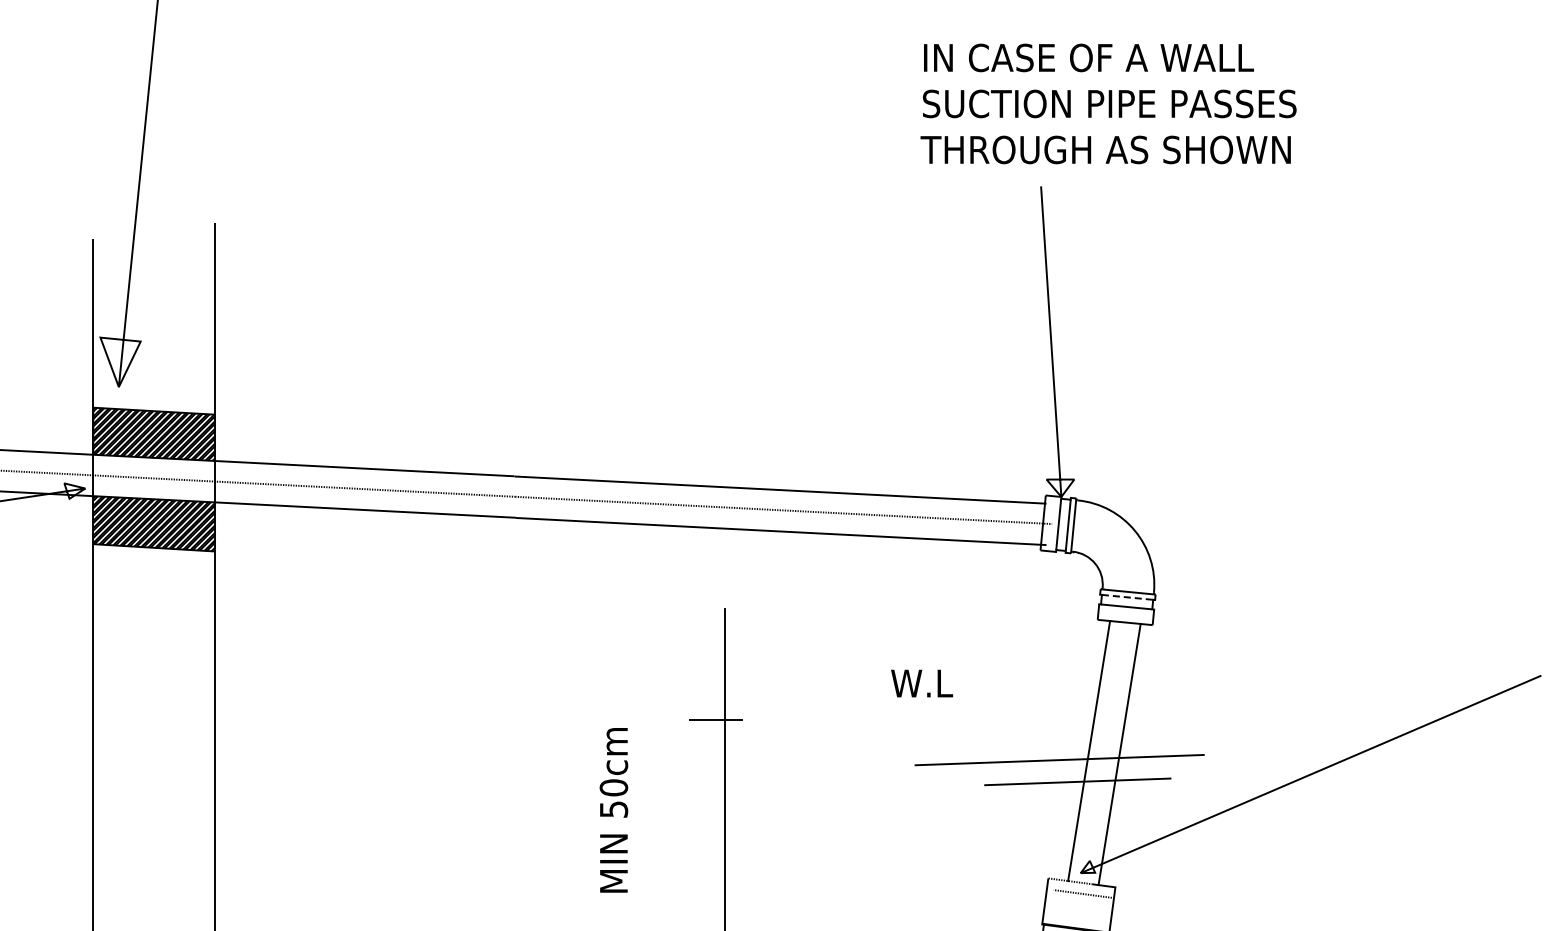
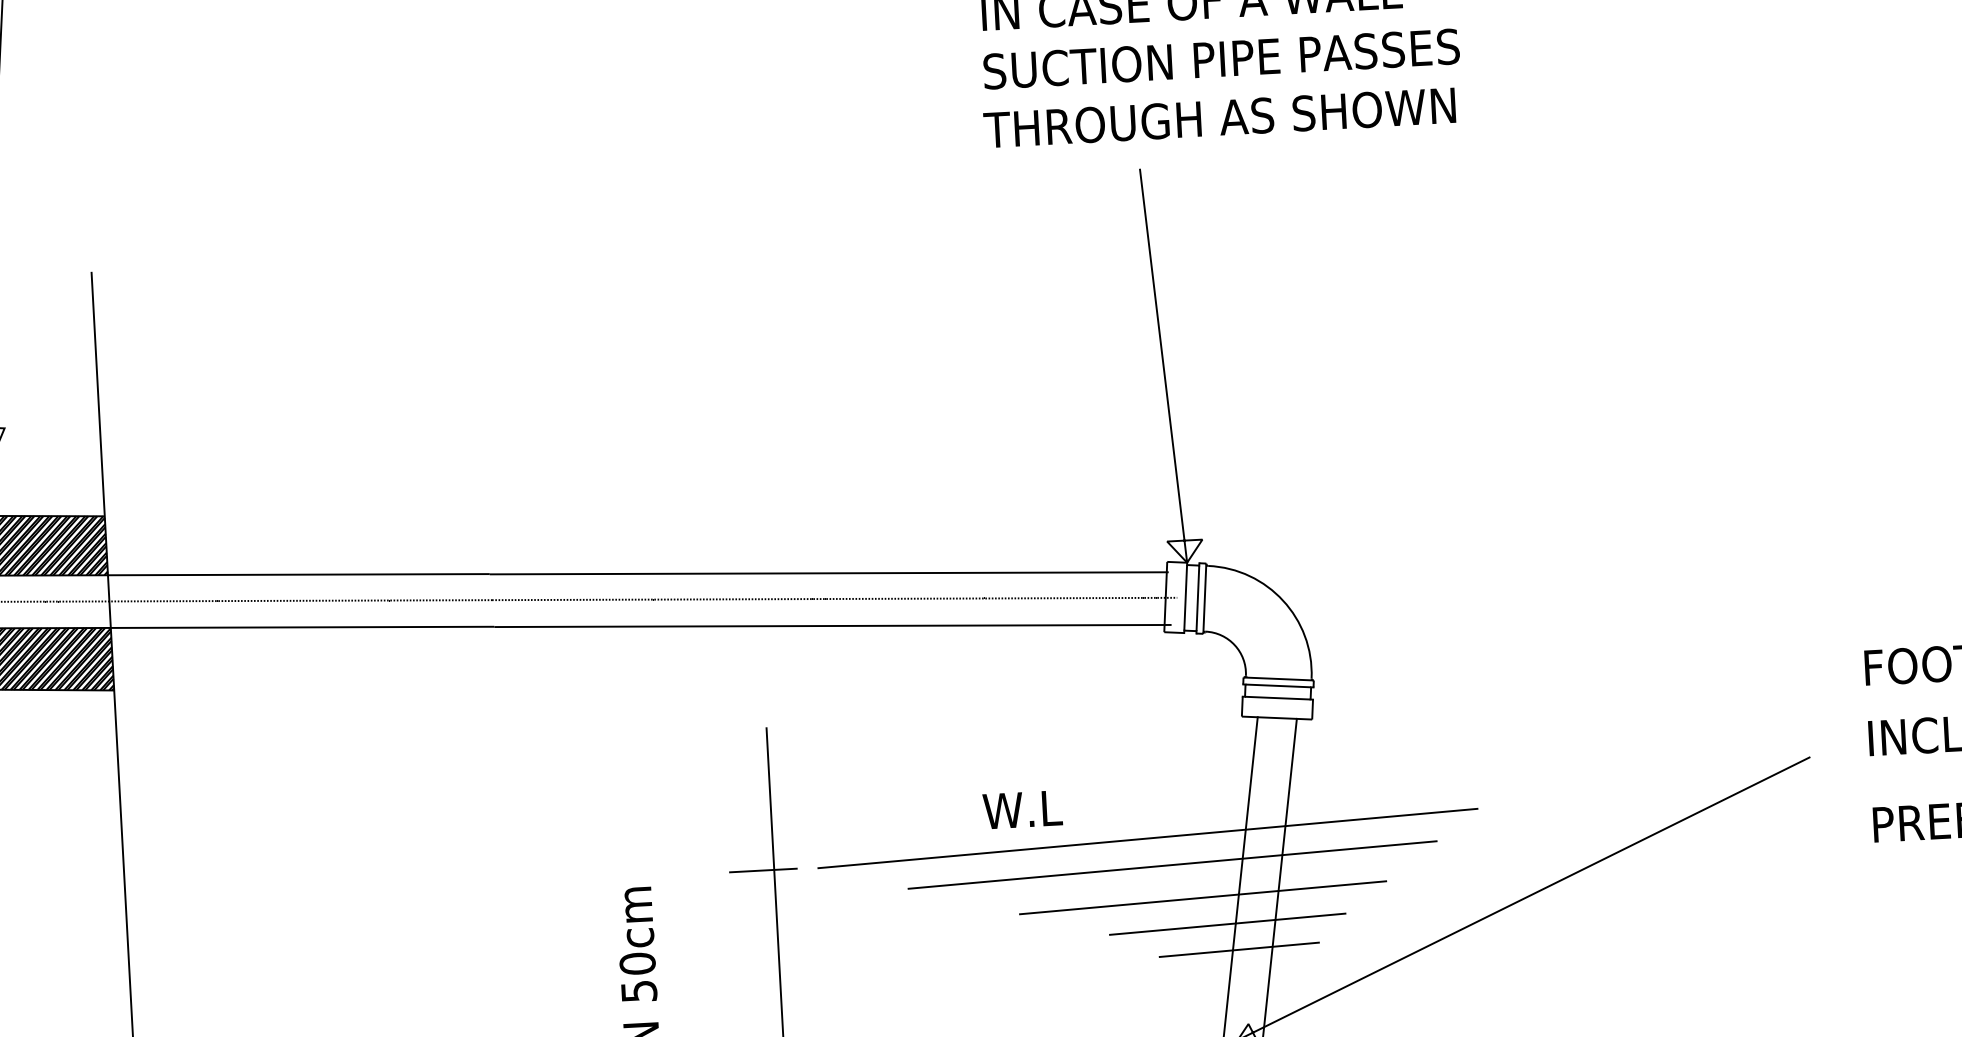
line: (1127, 597) -> (1278, 686), dashed -> solid
line: (1018, 711) -> (1147, 838), added
line: (1036, 732) -> (1171, 864), added
line: (1085, 802) -> (1238, 949), added

